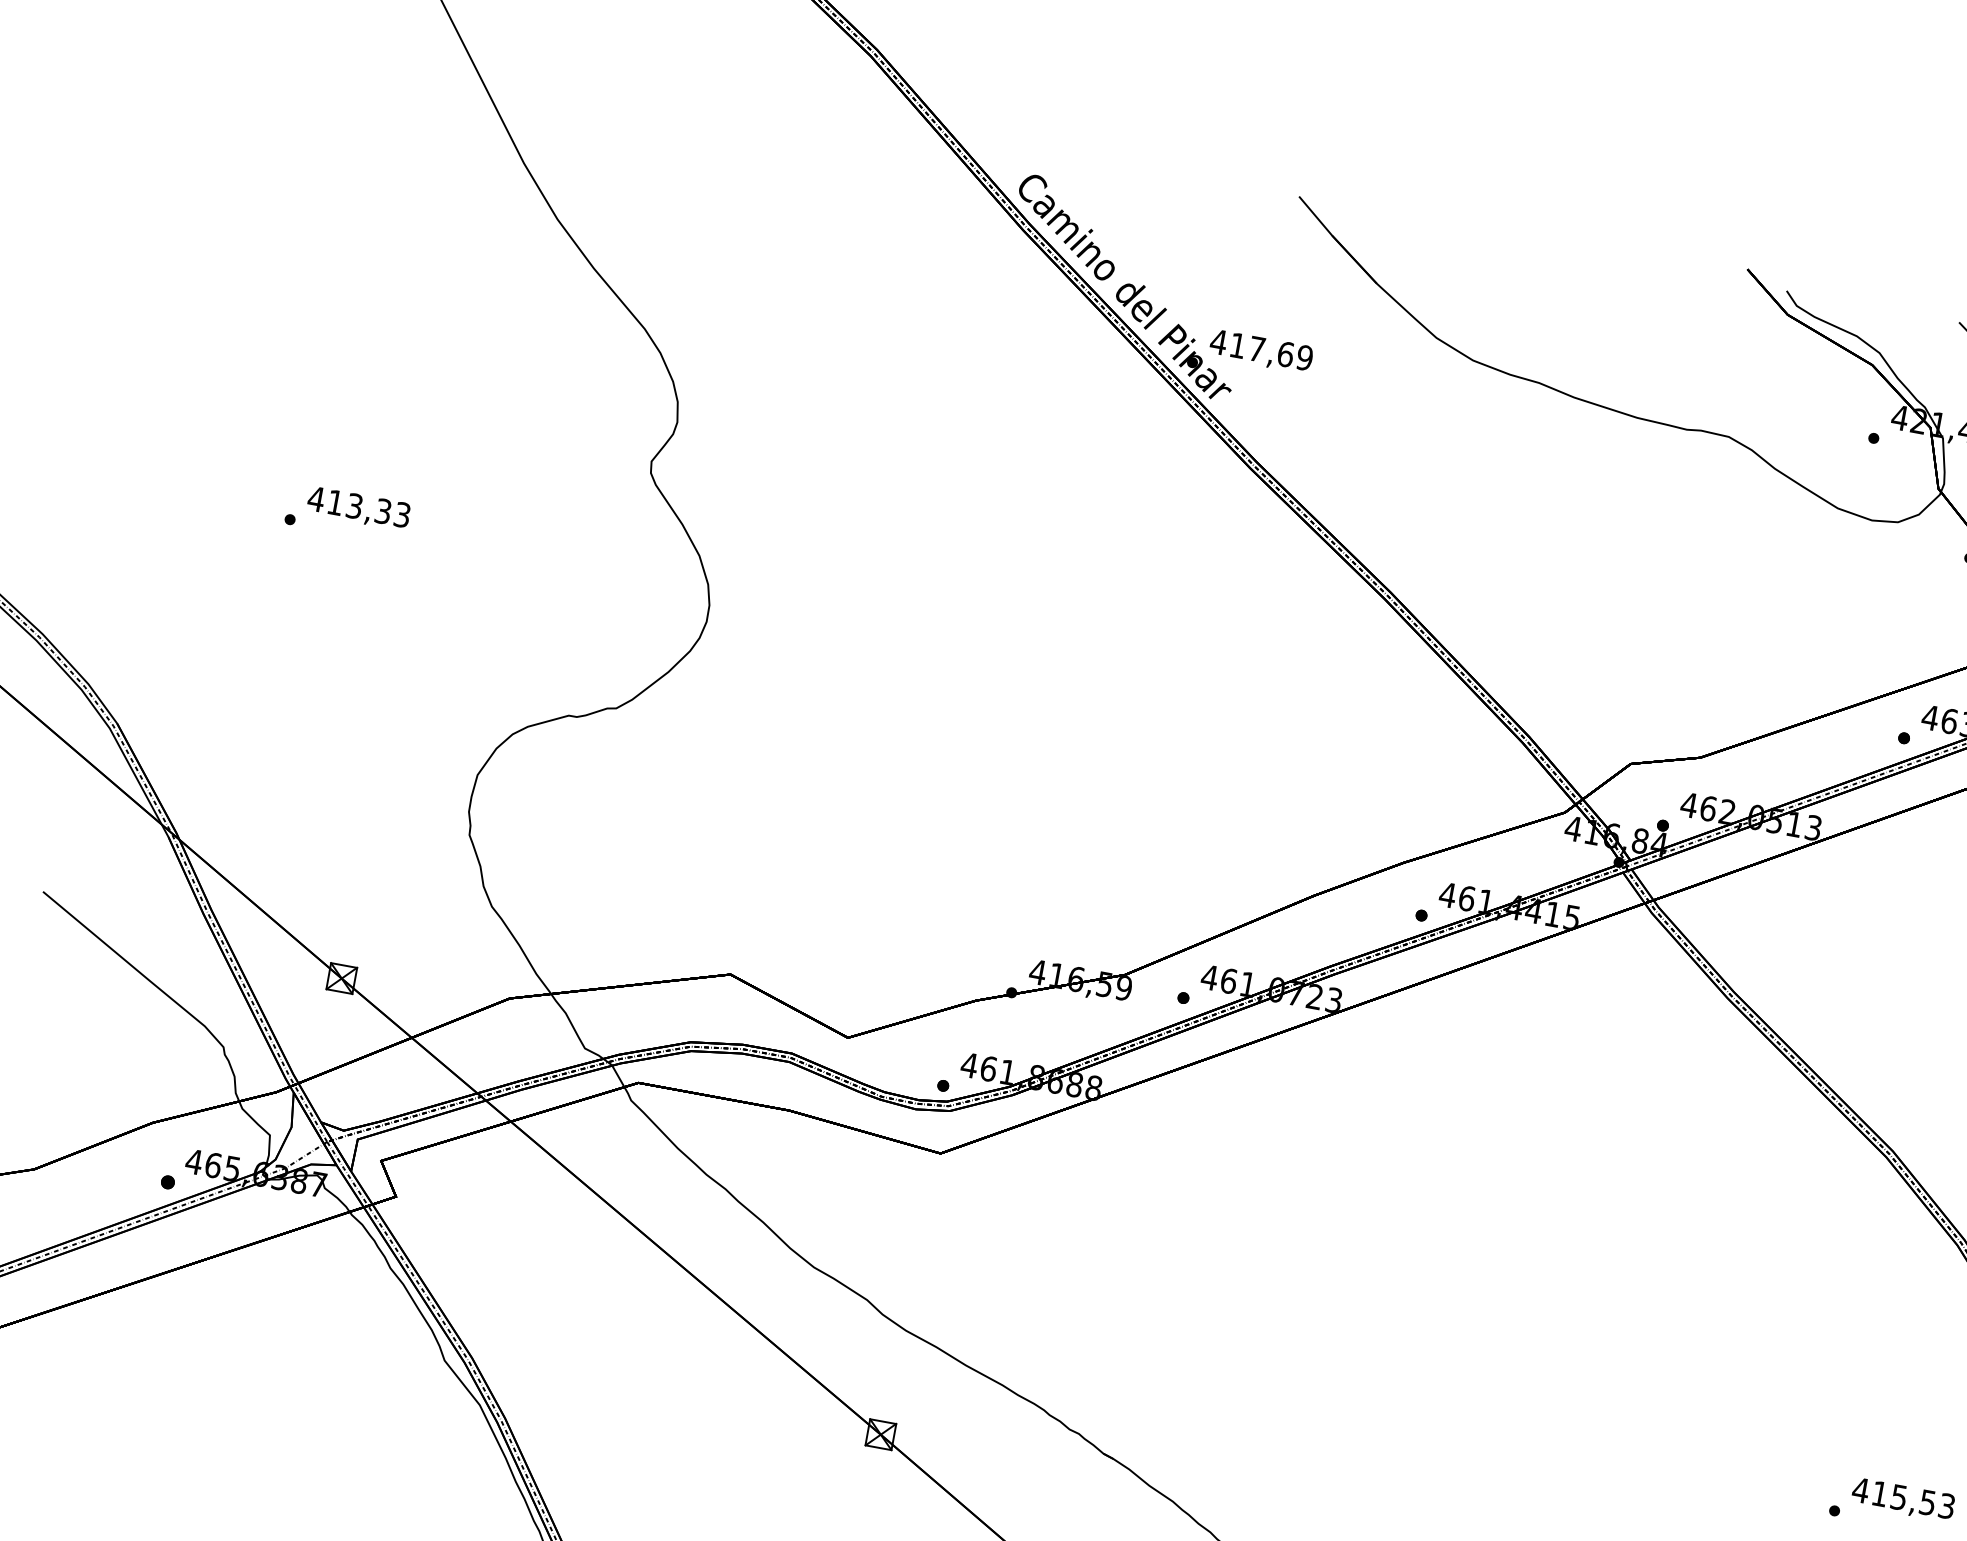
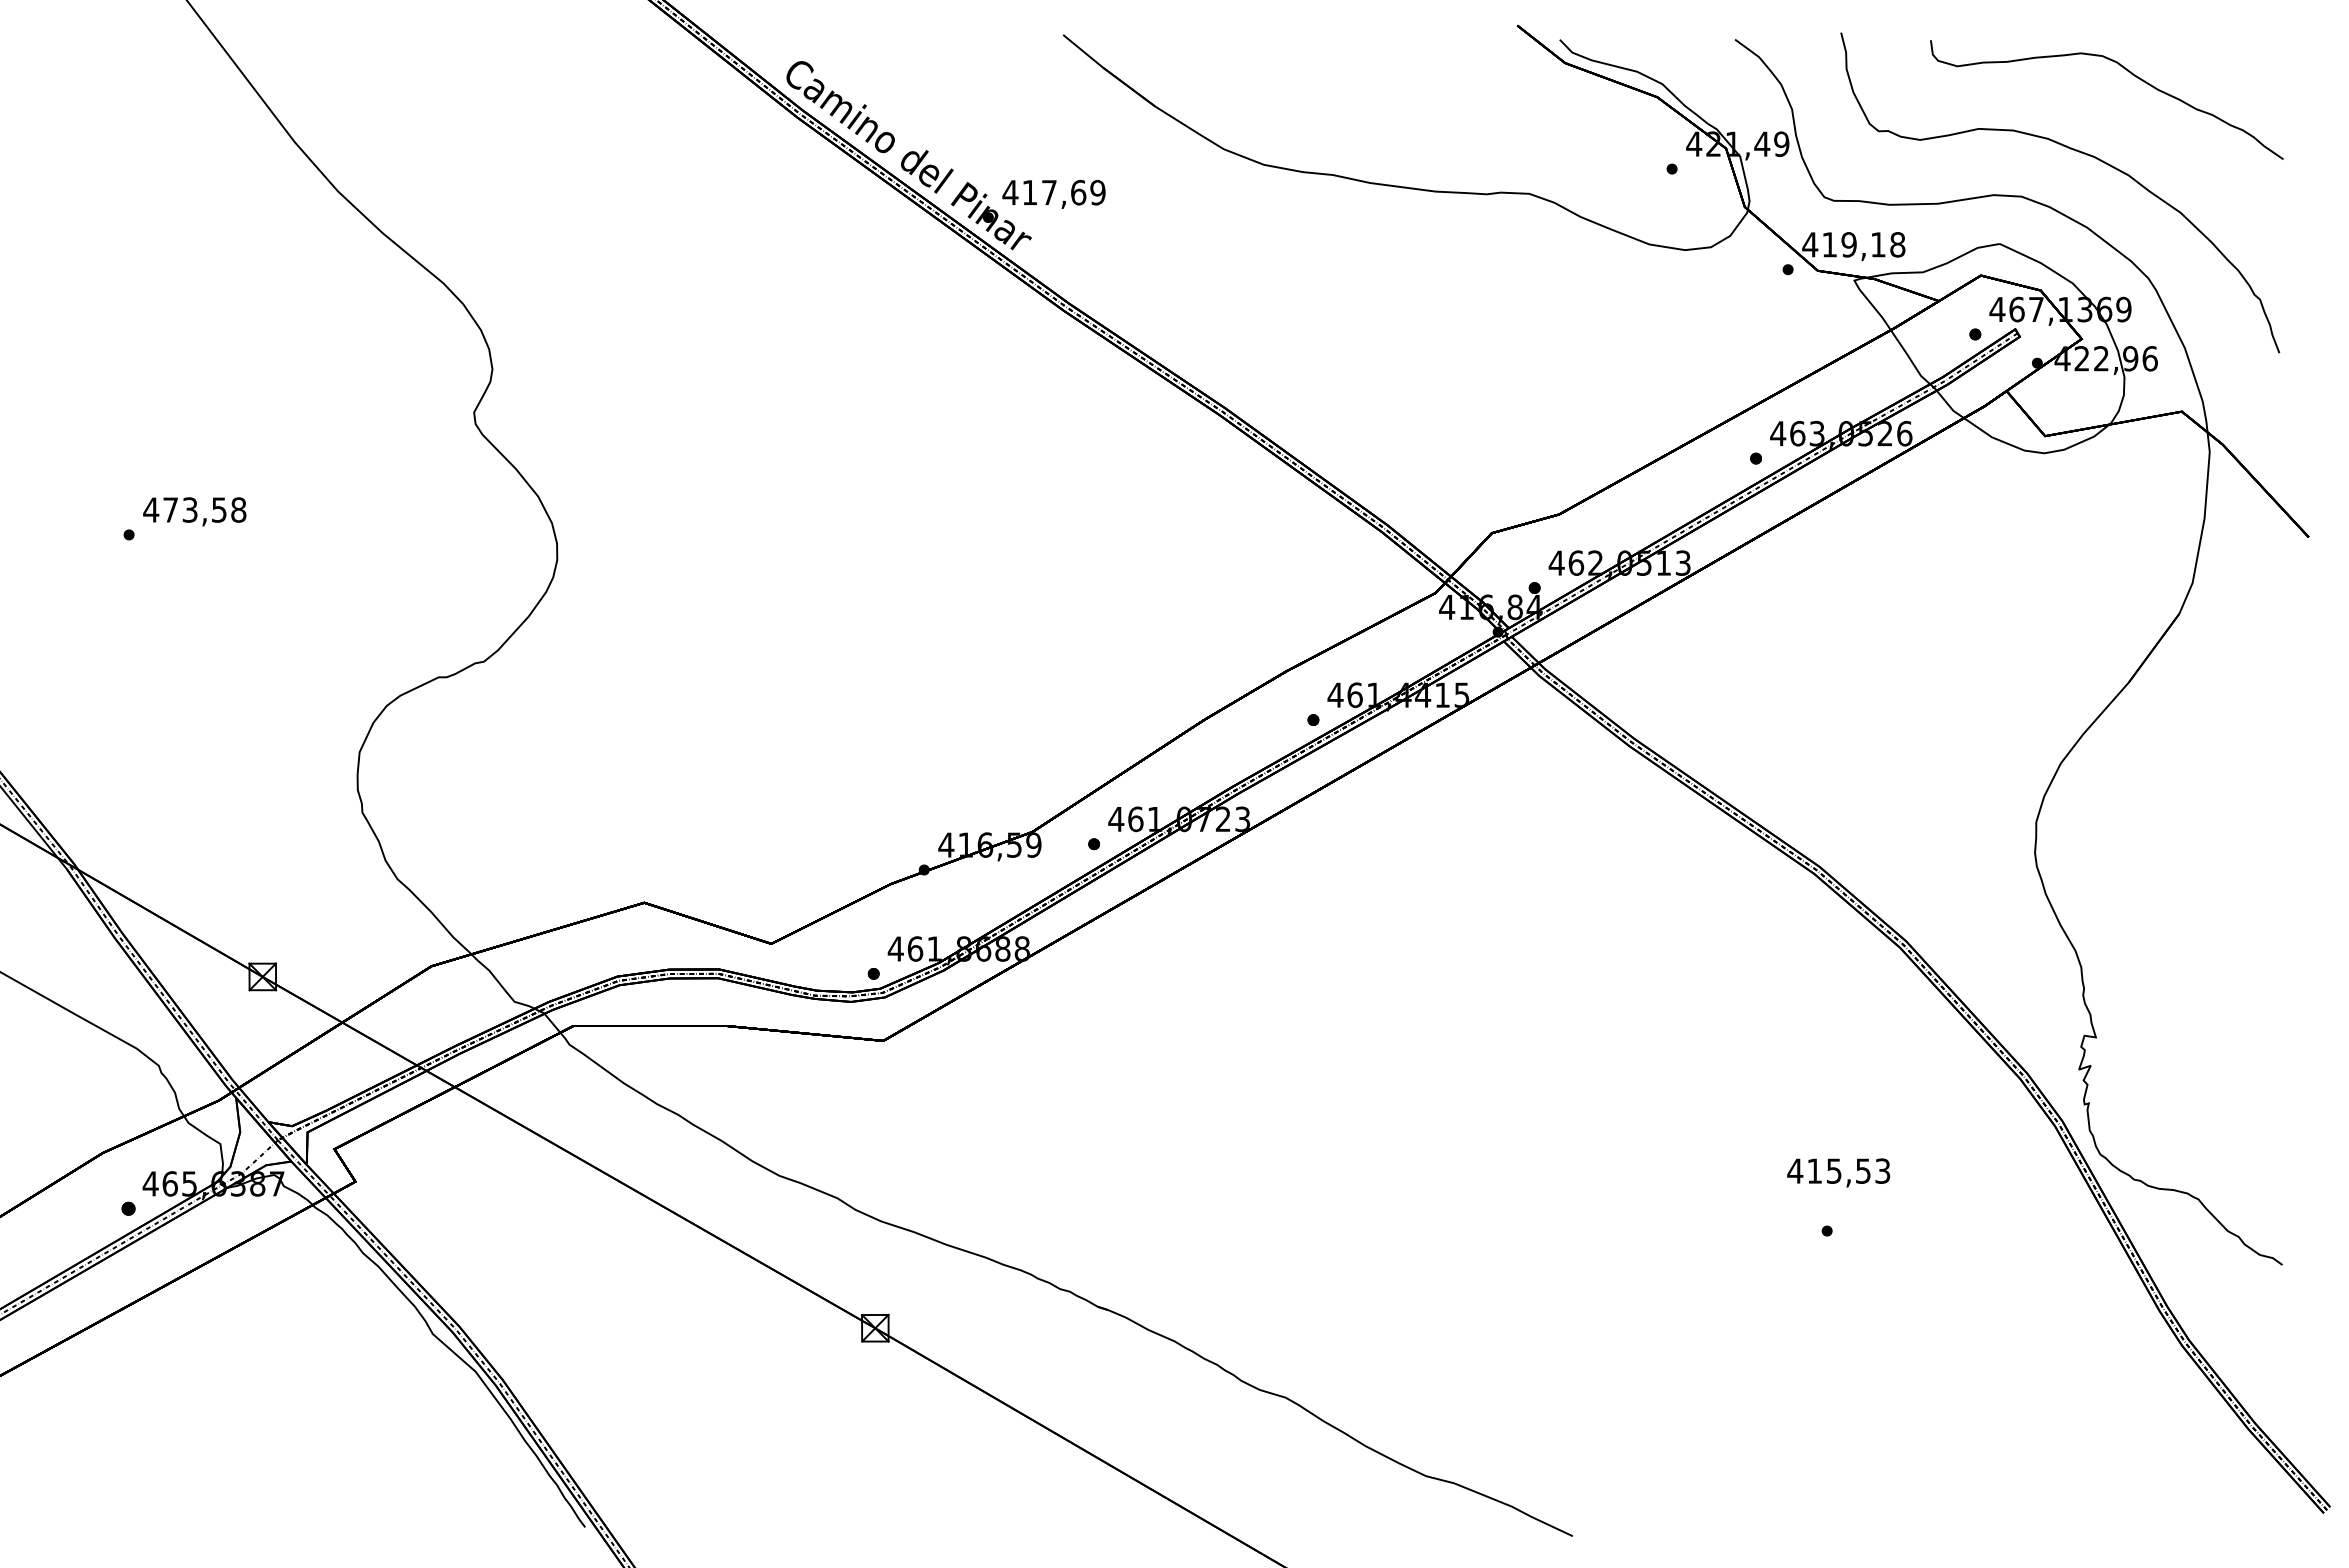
text: (368, 508) -> (204, 509), 413,33 -> 473,58
text: (1903, 1499) -> (1838, 1172), moved

